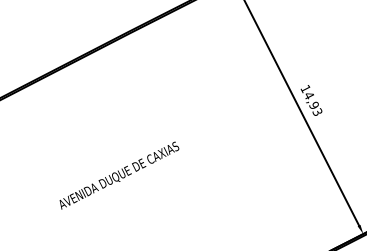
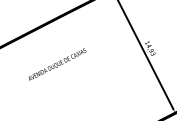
text: (119, 175) -> (57, 64), moved

